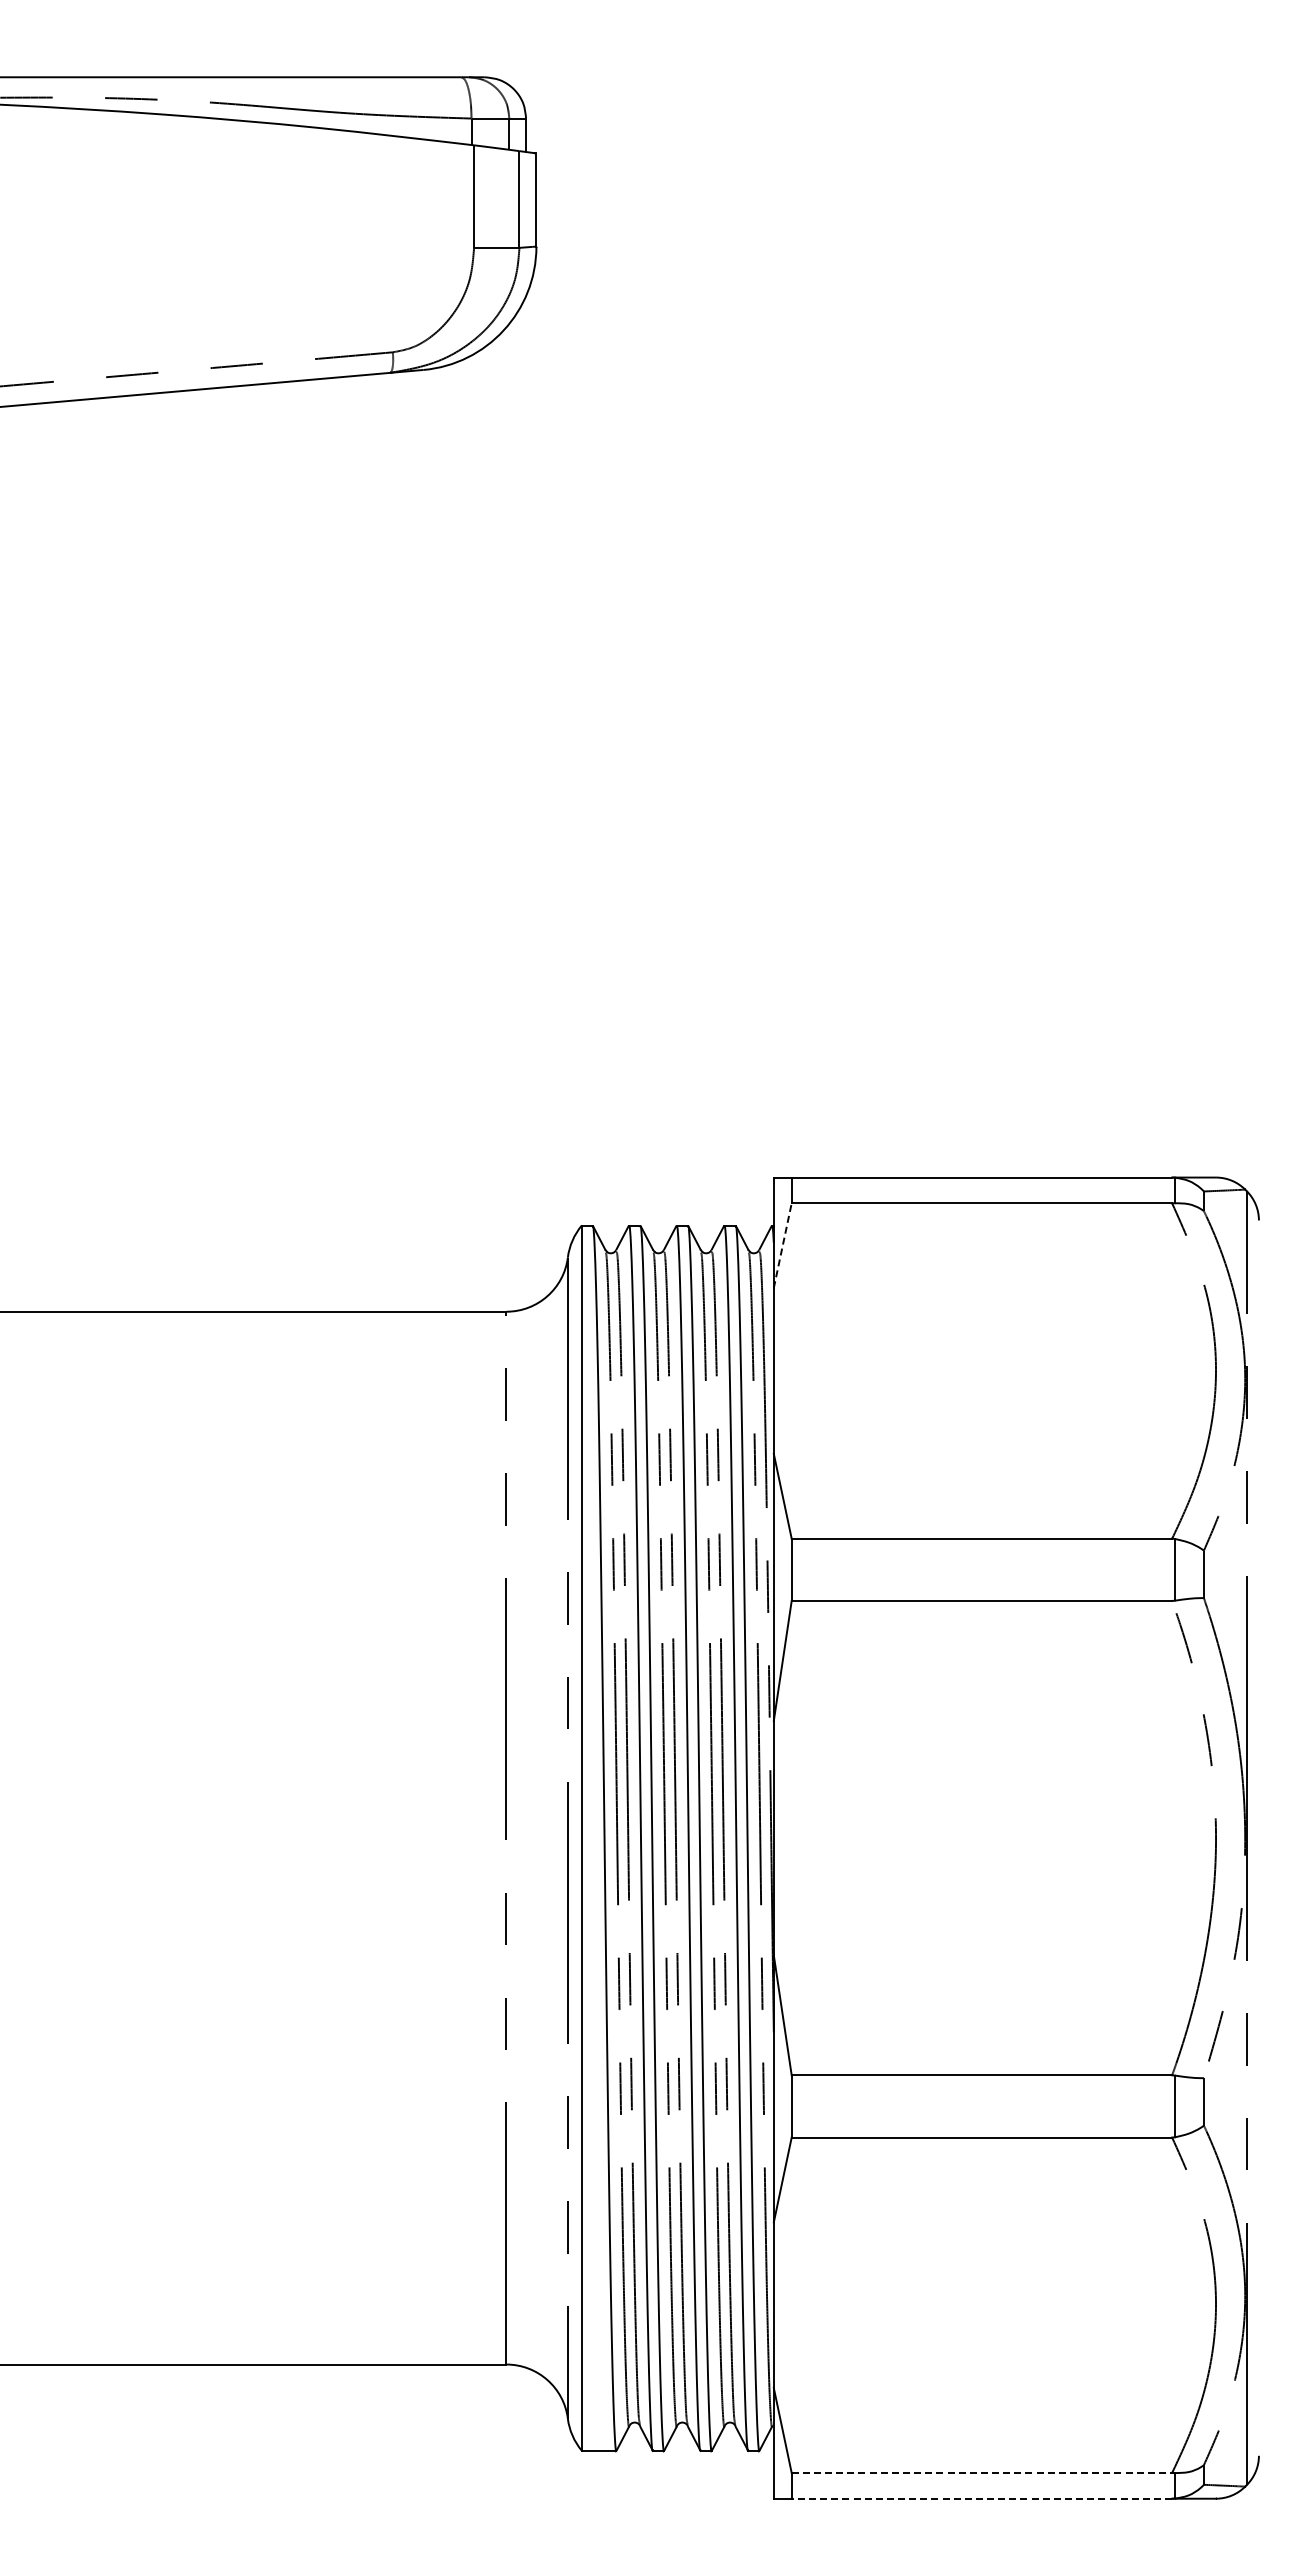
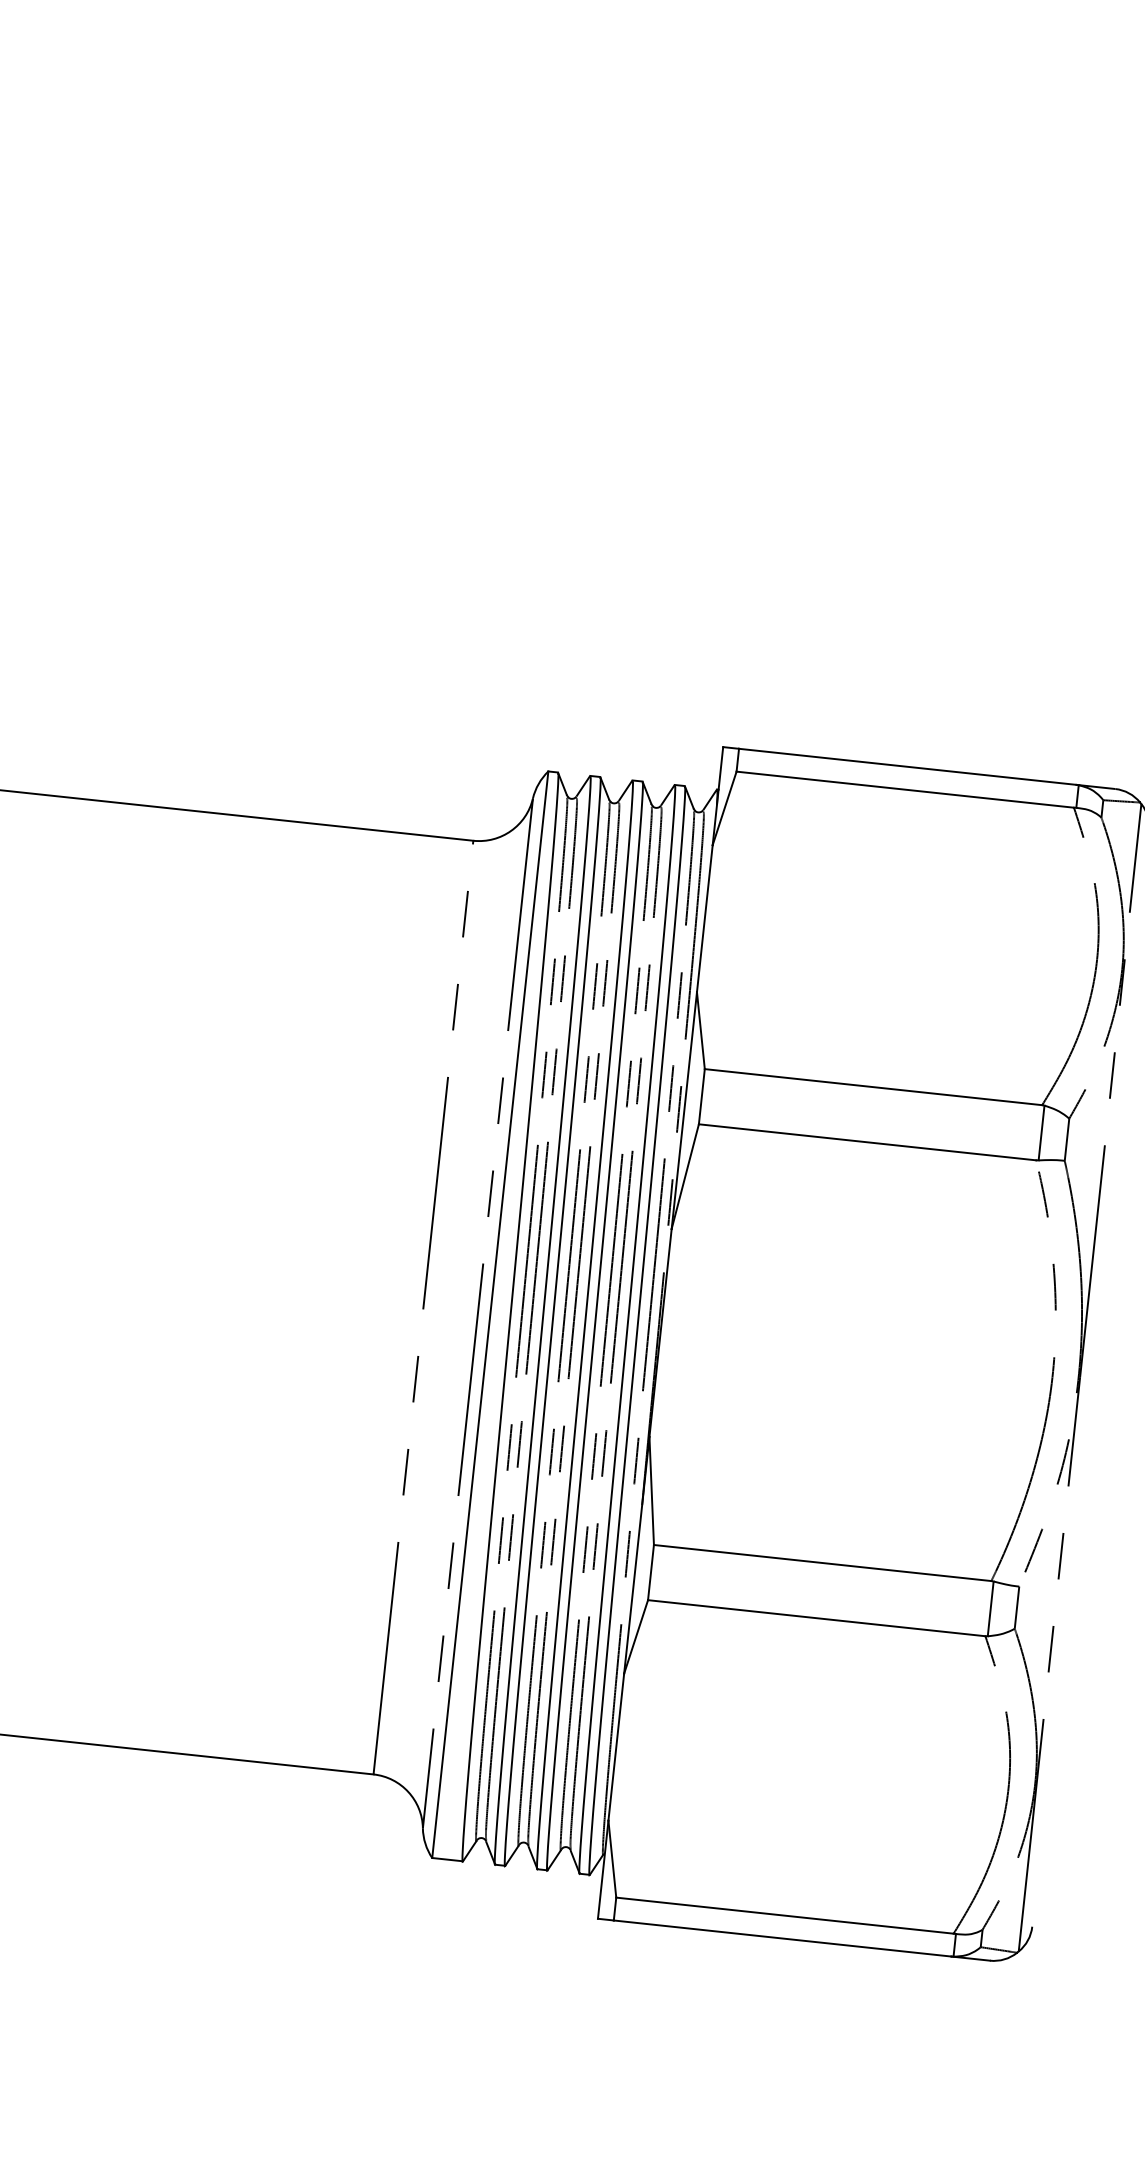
line: (782, 1245) -> (724, 808), dashed -> solid
line: (982, 2472) -> (785, 1915), dashed -> solid
line: (981, 2498) -> (782, 1938), dashed -> solid

